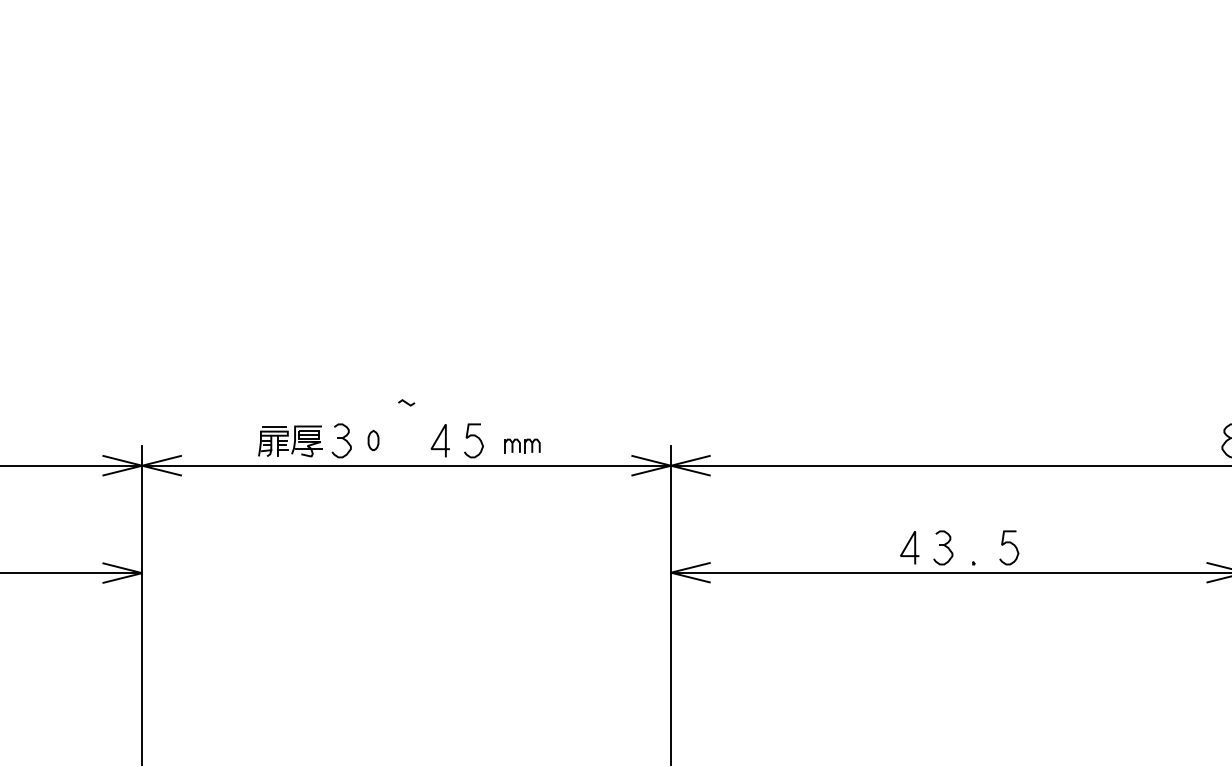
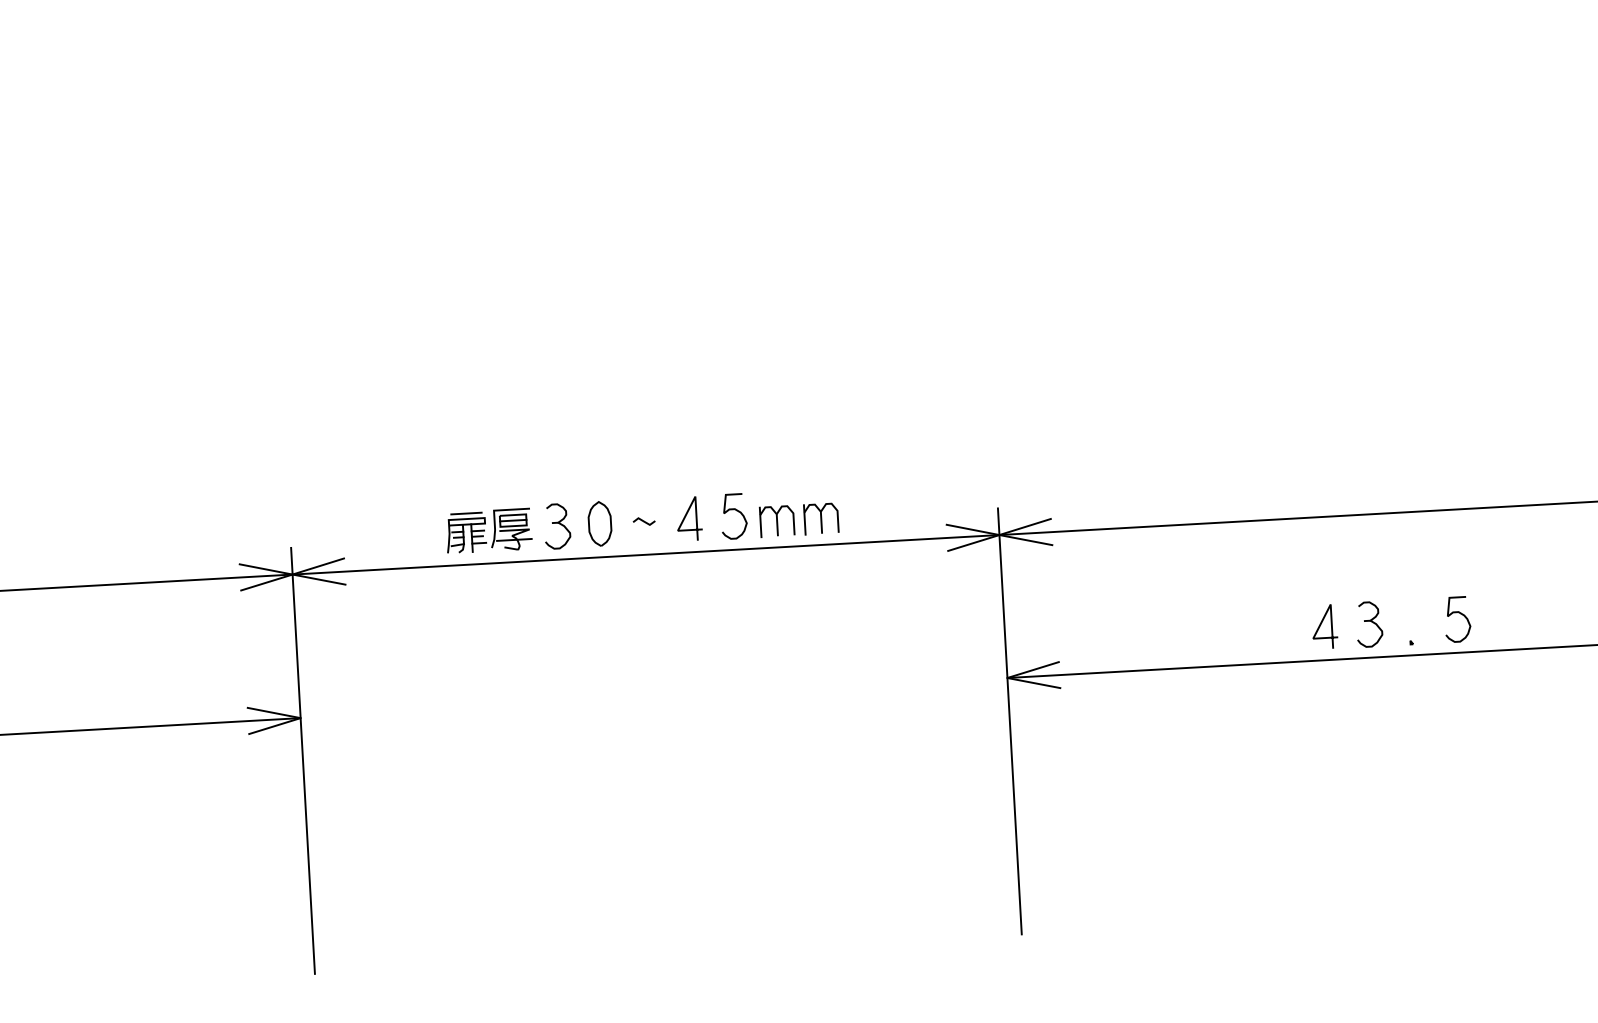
line: (406, 402) -> (644, 521), moved
part: (373, 440) -> (599, 523), size x1.67
part: (522, 445) -> (799, 519), size x1.67

